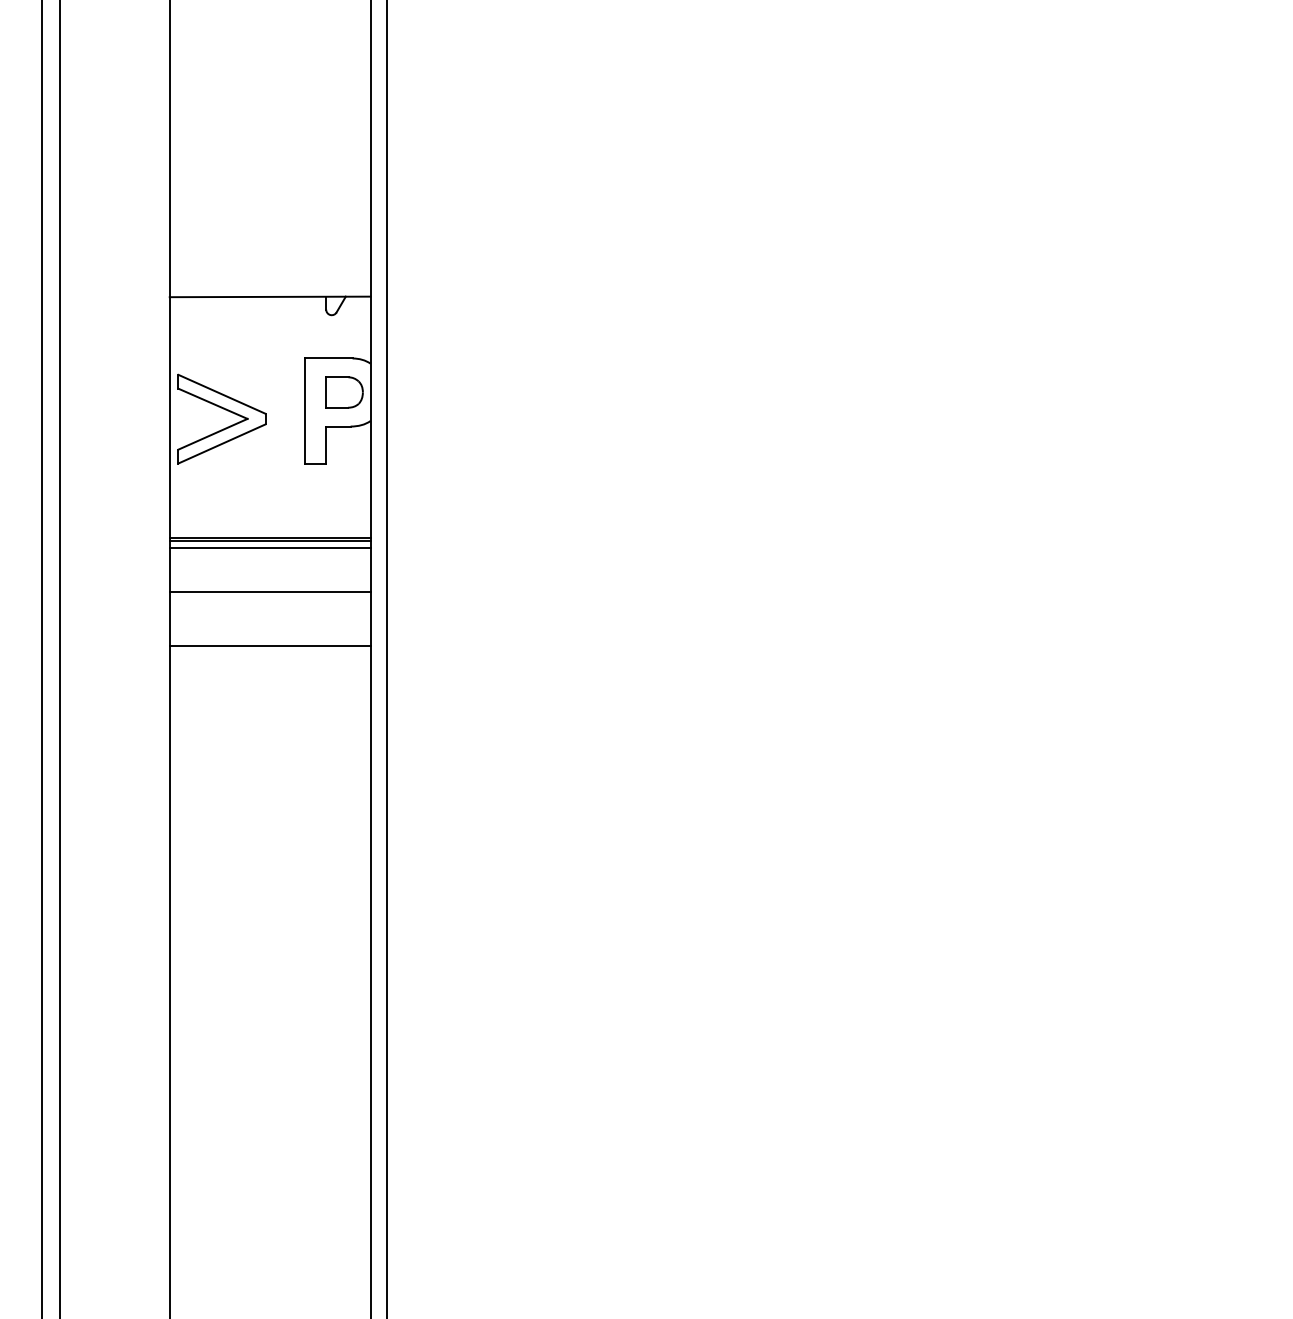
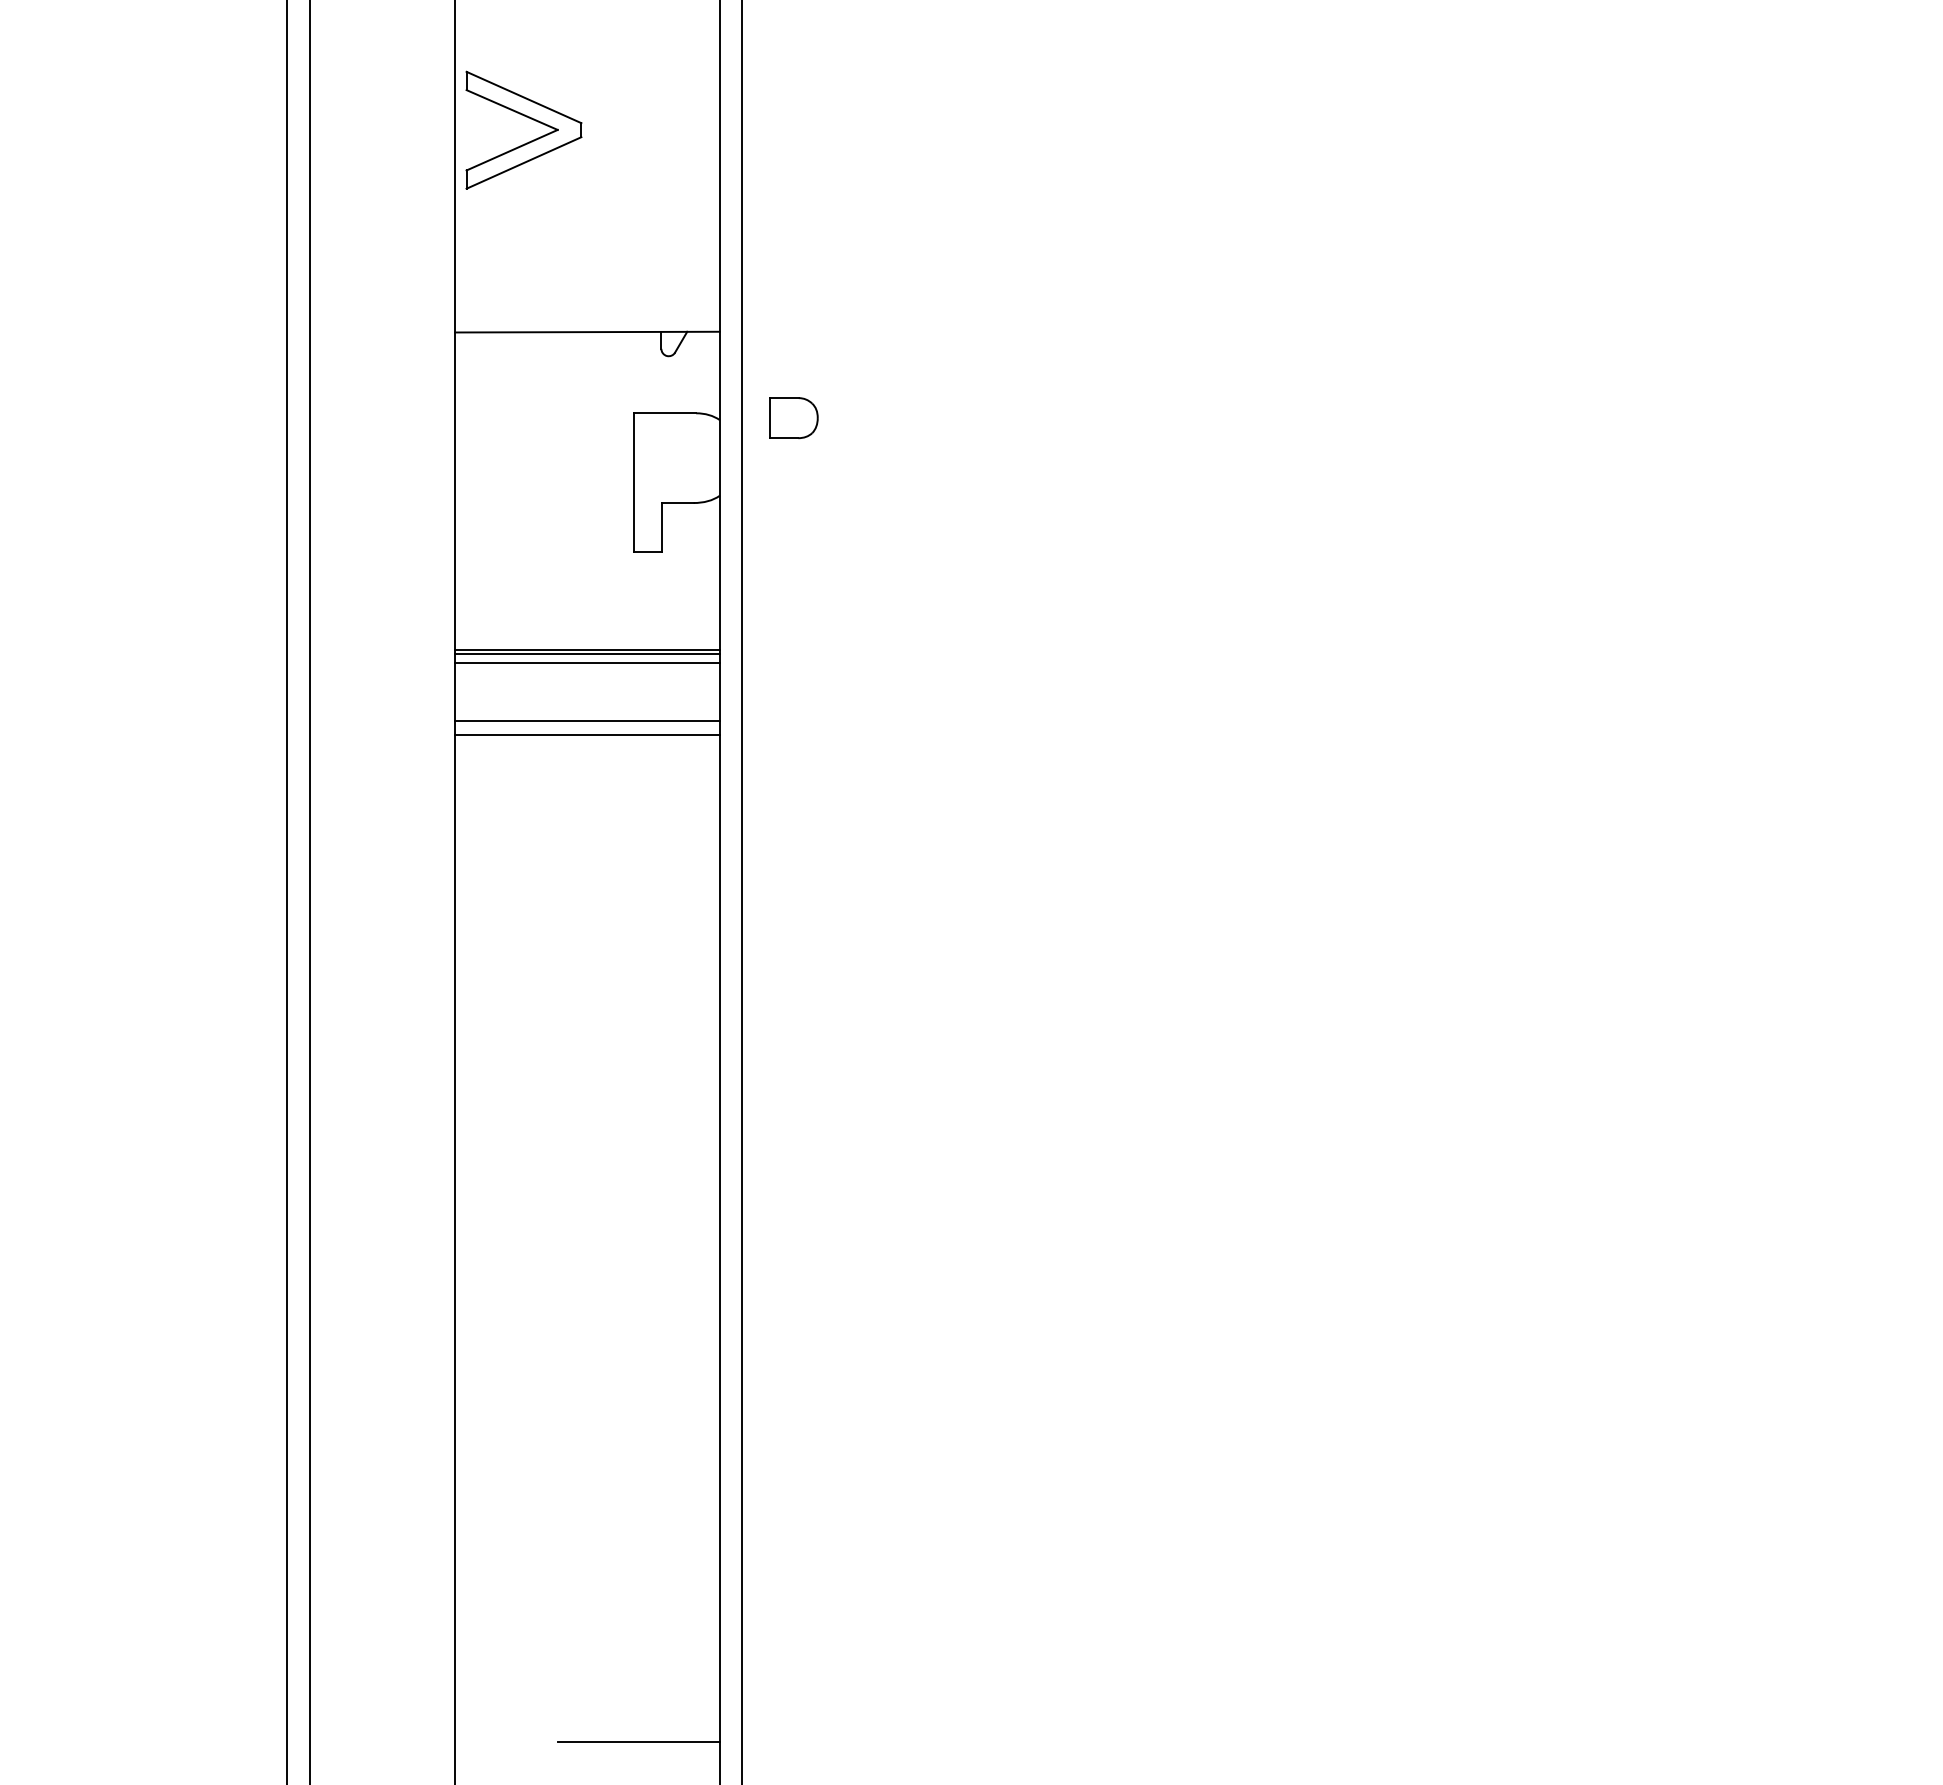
part: (344, 392) -> (793, 417), moved
part: (225, 410) -> (528, 118), moved
line: (270, 646) -> (587, 734), moved

